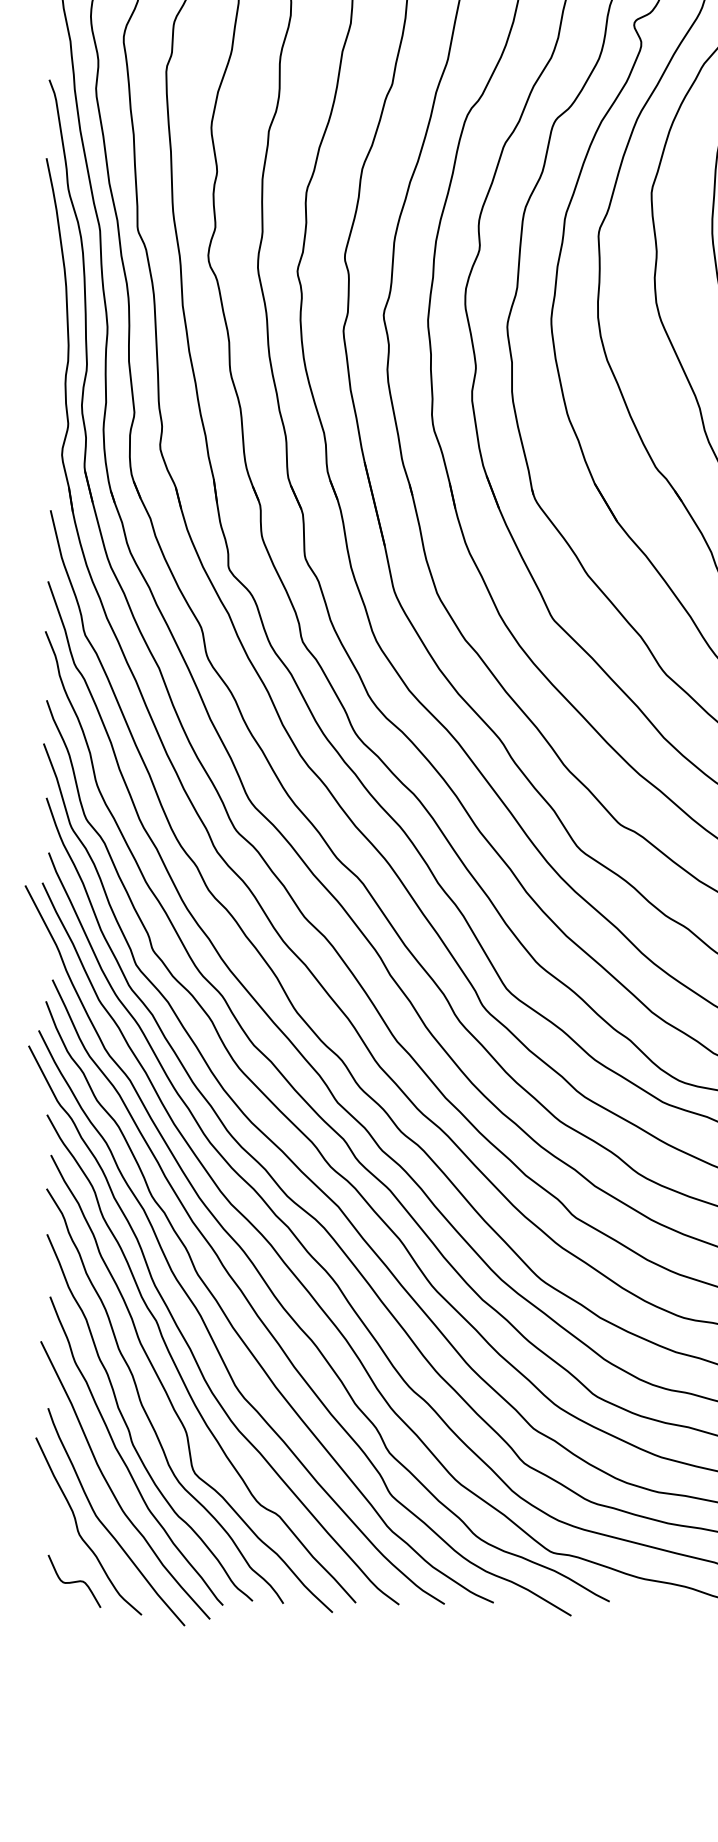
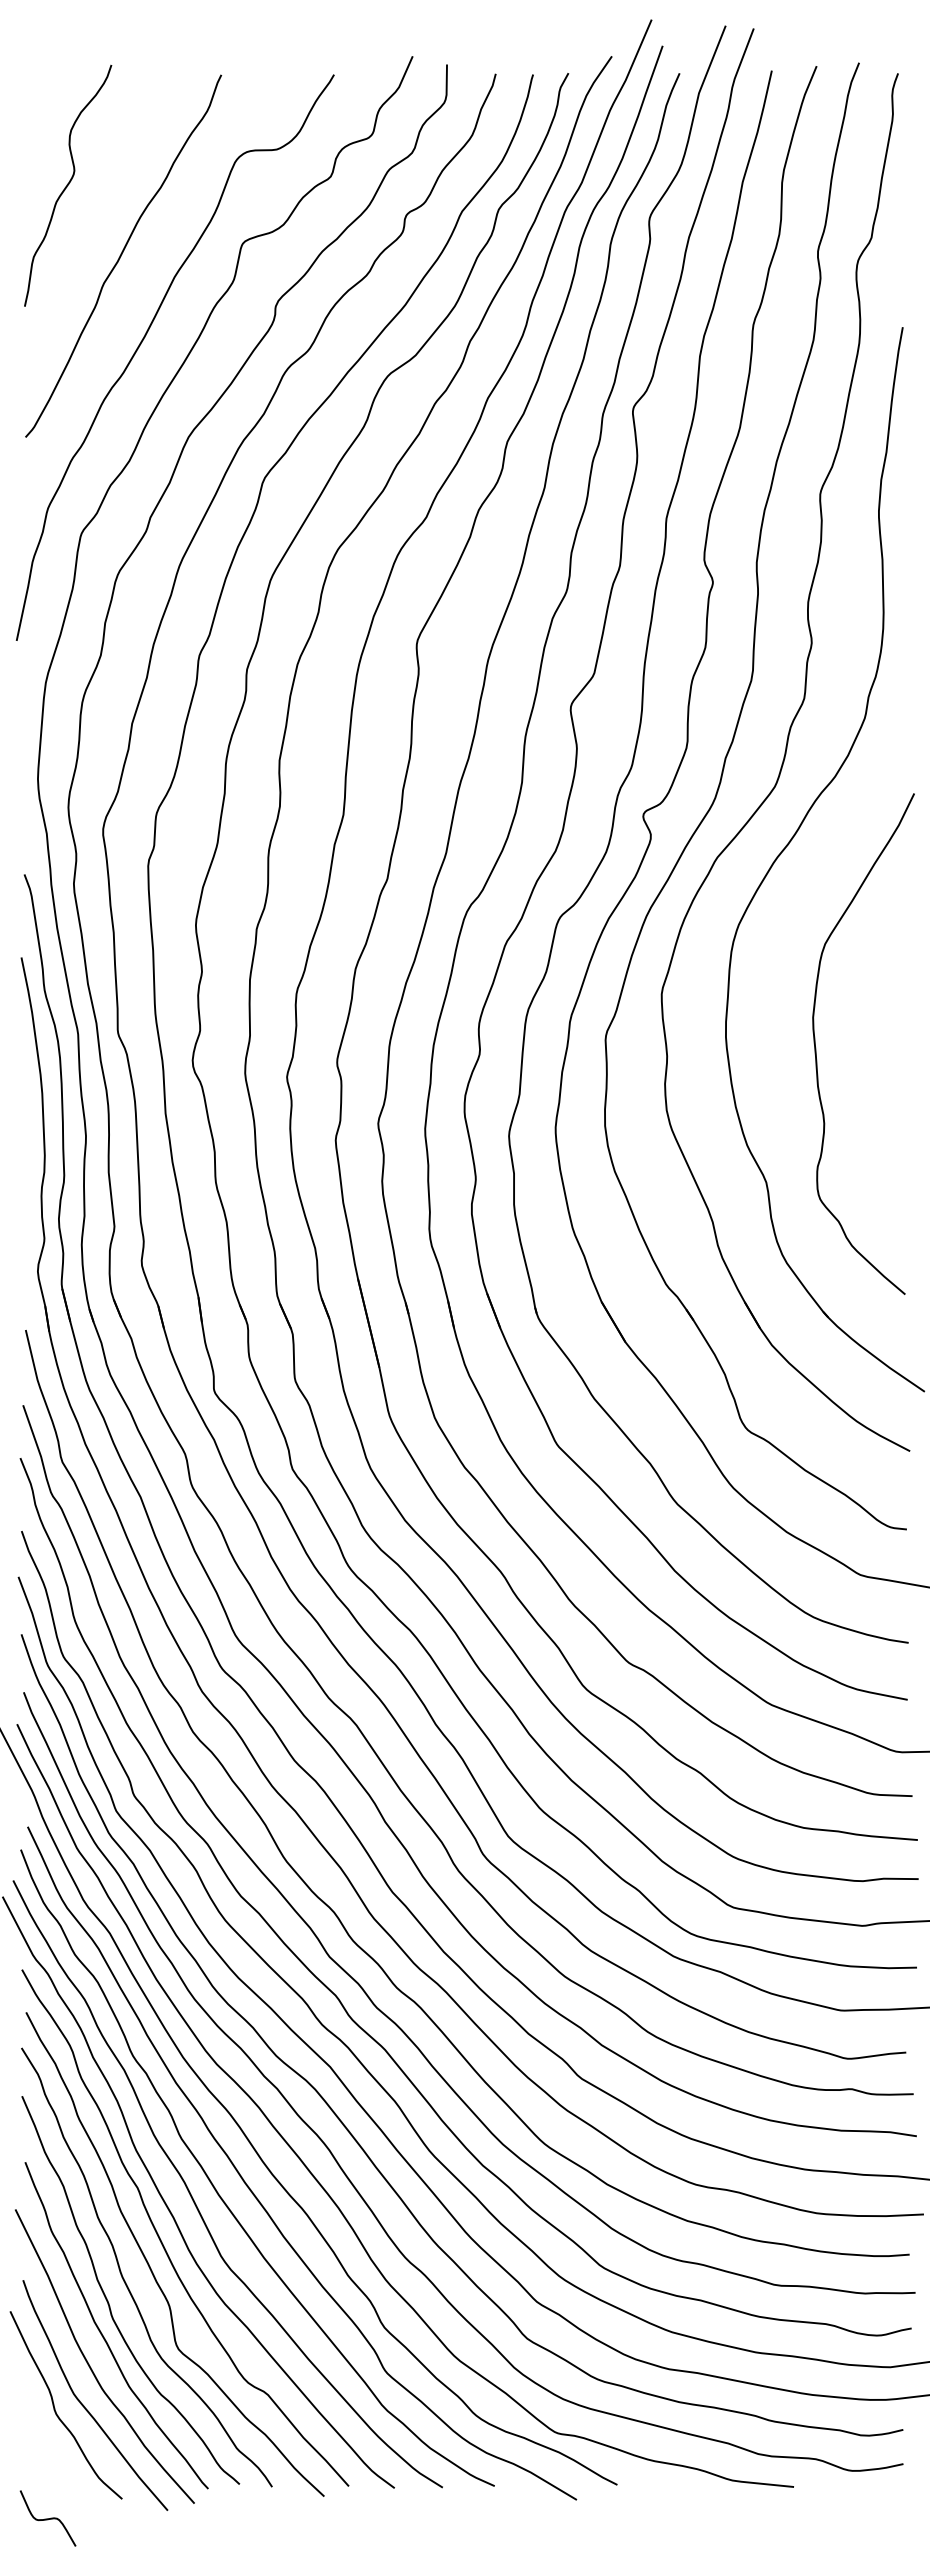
curve: (73, 1581) -> (47, 2518), moved

